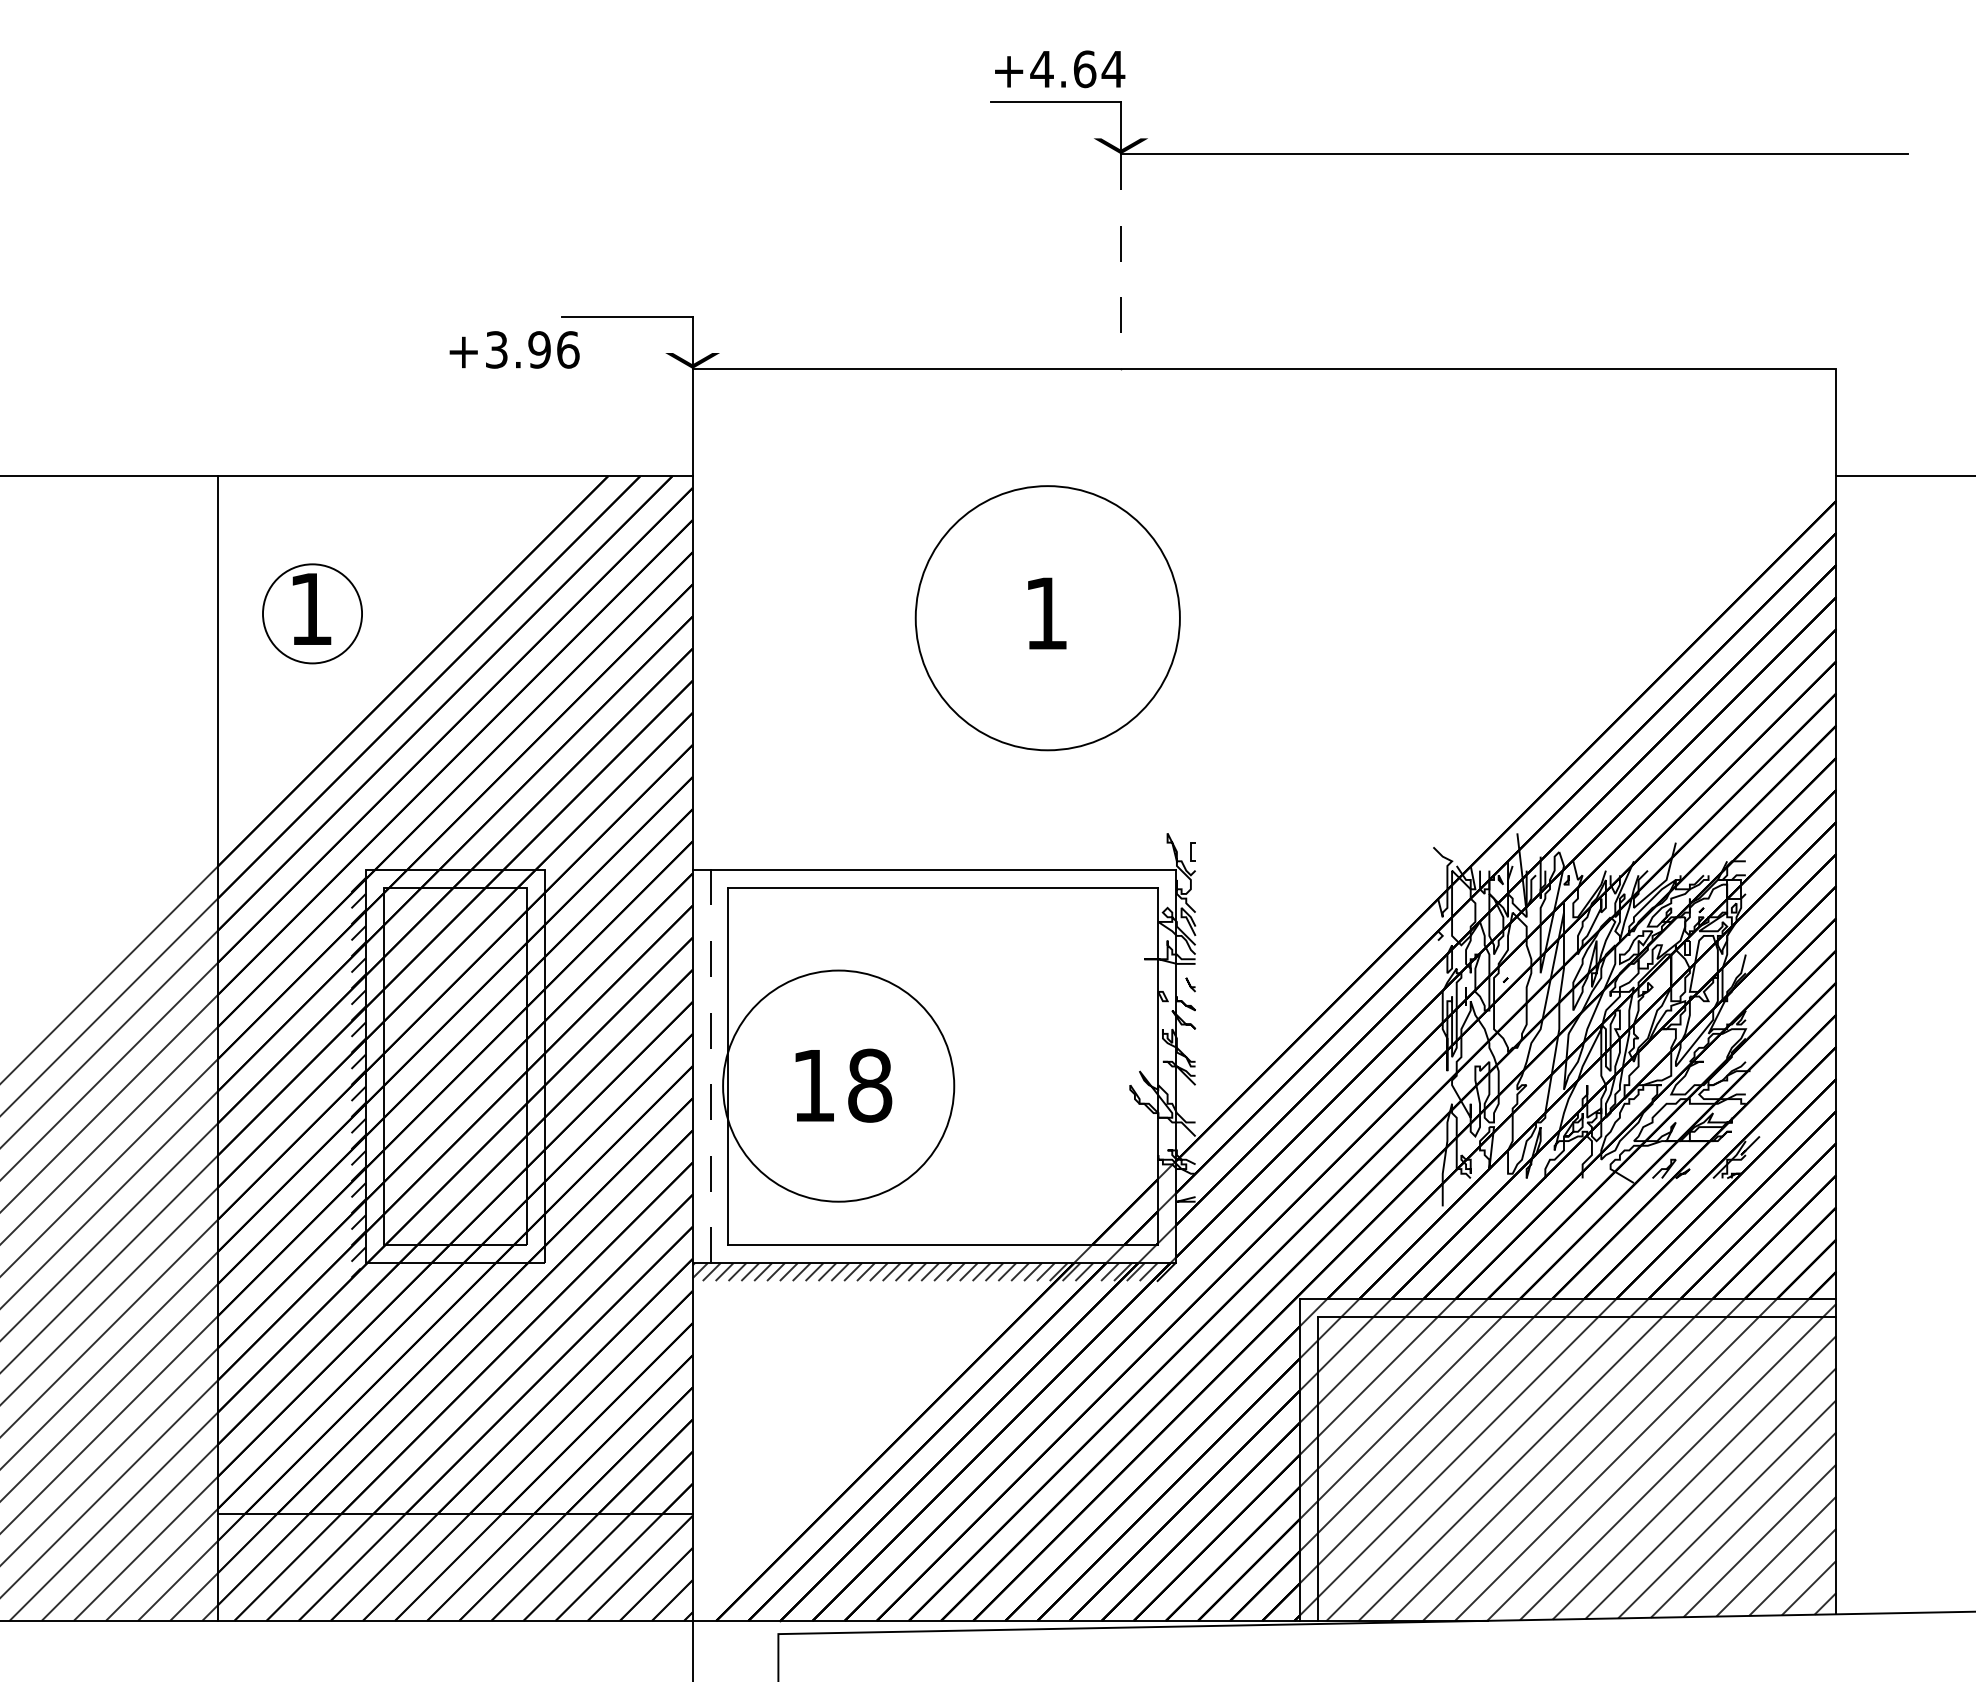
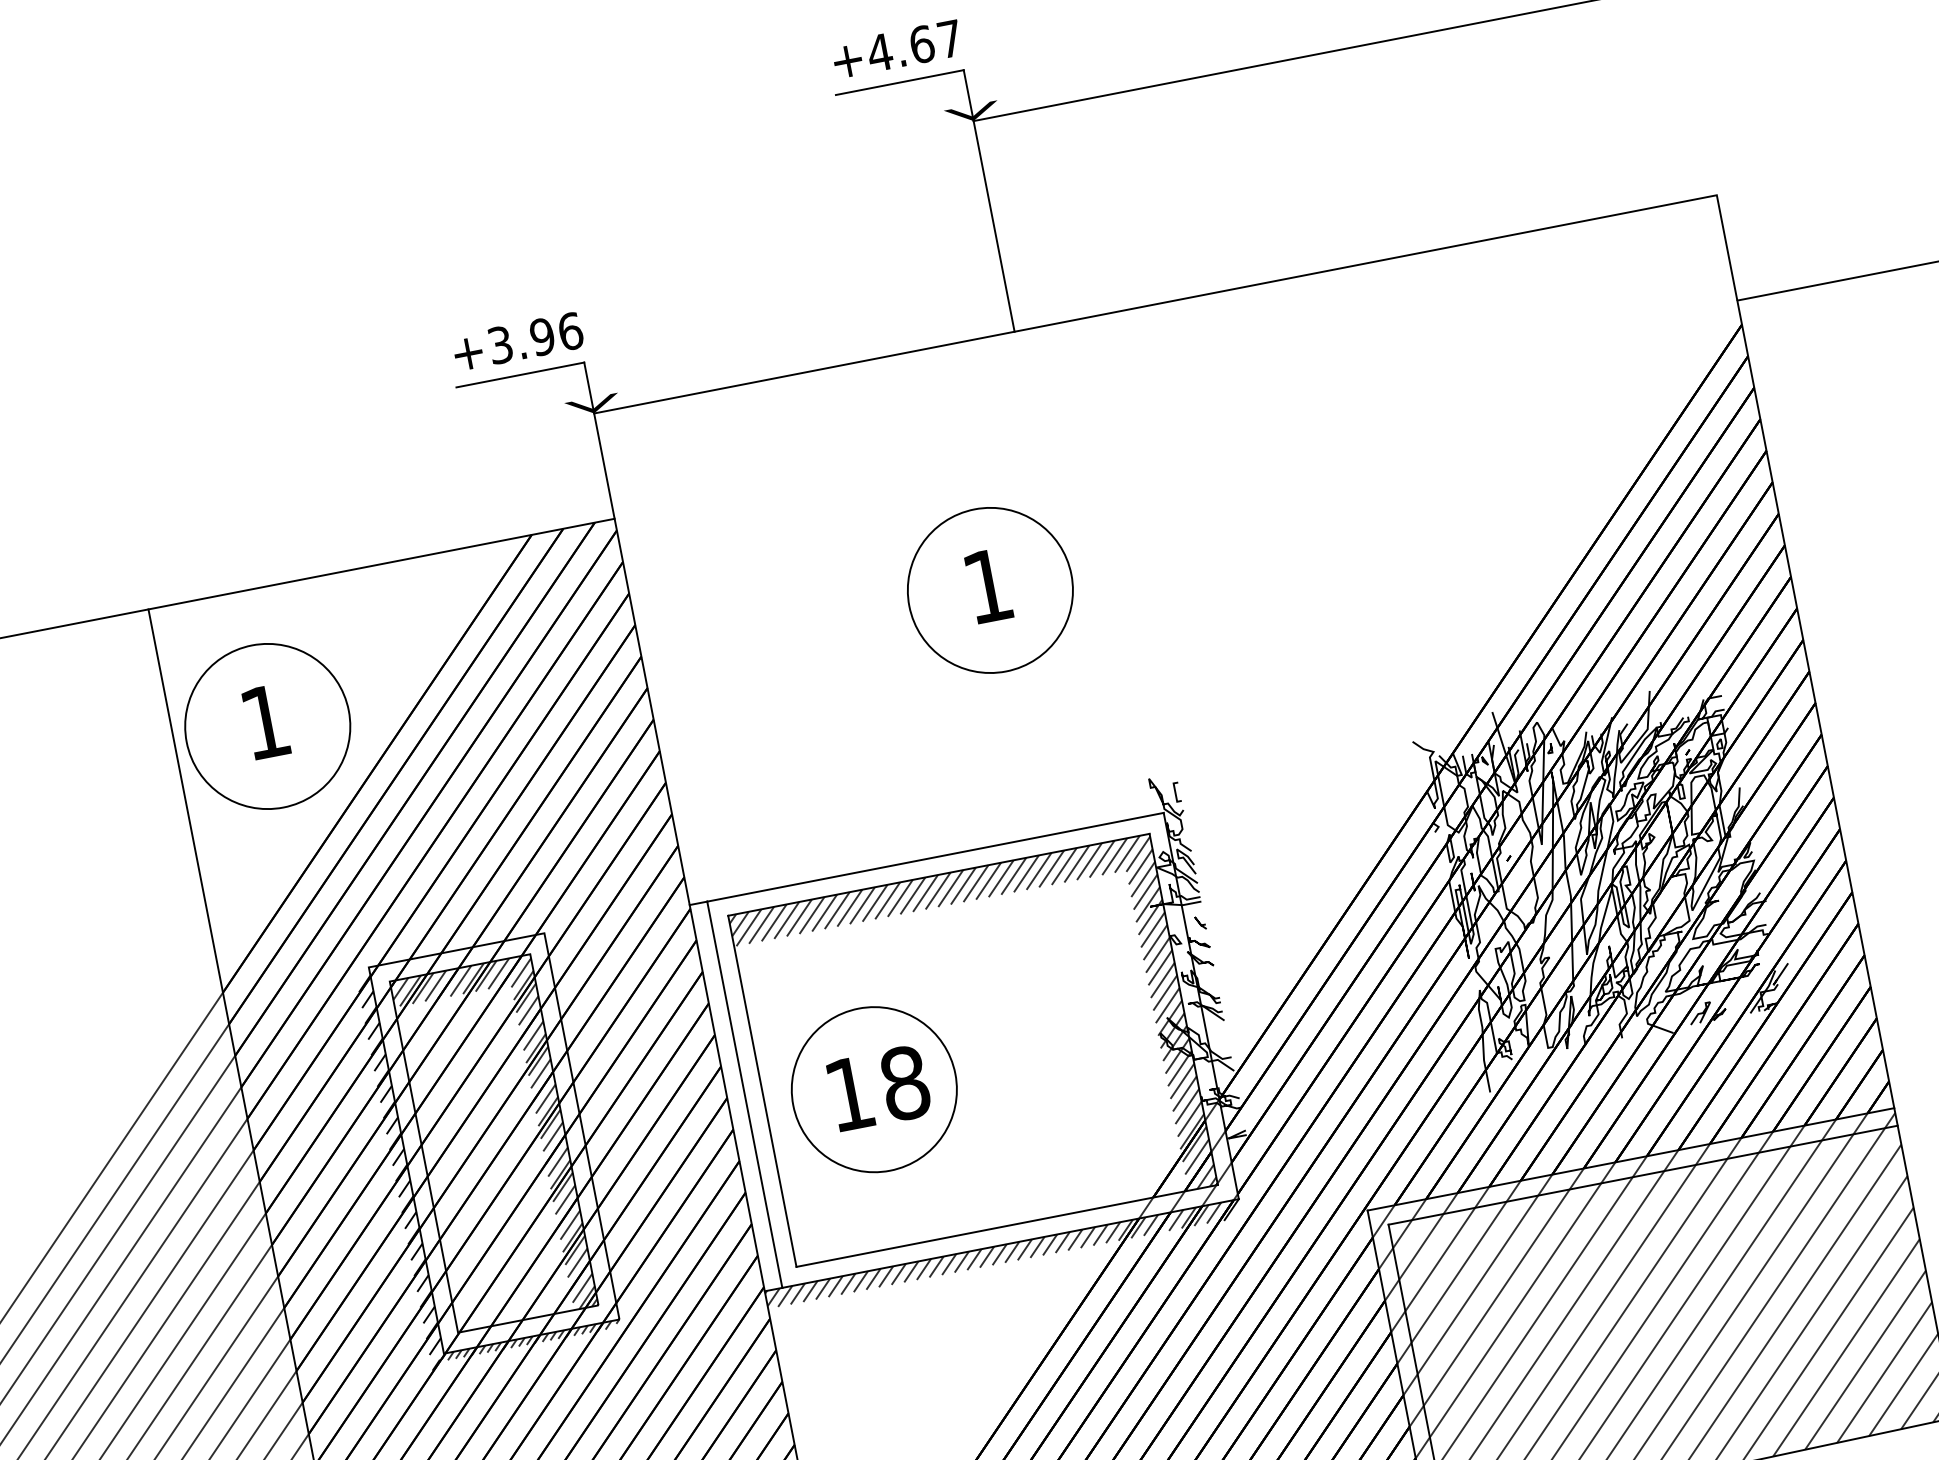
text: (1113, 69) -> (950, 39), +4.64 -> +4.67
line: (1120, 262) -> (993, 227), dashed -> solid
text: (514, 349) -> (517, 341), moved
circle: (312, 613) -> (267, 726), size x1.67
circle: (1047, 617) -> (989, 589), size x0.62
hatch: (454, 1066) -> (493, 1143), added
line: (710, 1066) -> (744, 1094), dashed -> solid
hatch: (942, 1066) -> (972, 1050), added
circle: (838, 1085) -> (874, 1089), size x0.71
hatch: (453, 1266) -> (530, 1340), added

